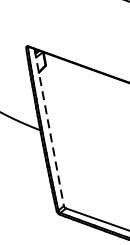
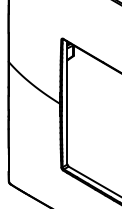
line: (49, 127) -> (67, 103), dashed -> solid

